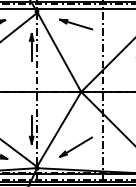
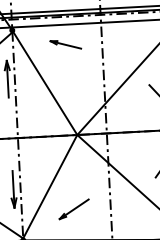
part: (76, 24) -> (66, 44), size x0.7
part: (75, 146) -> (73, 208), size x0.7

